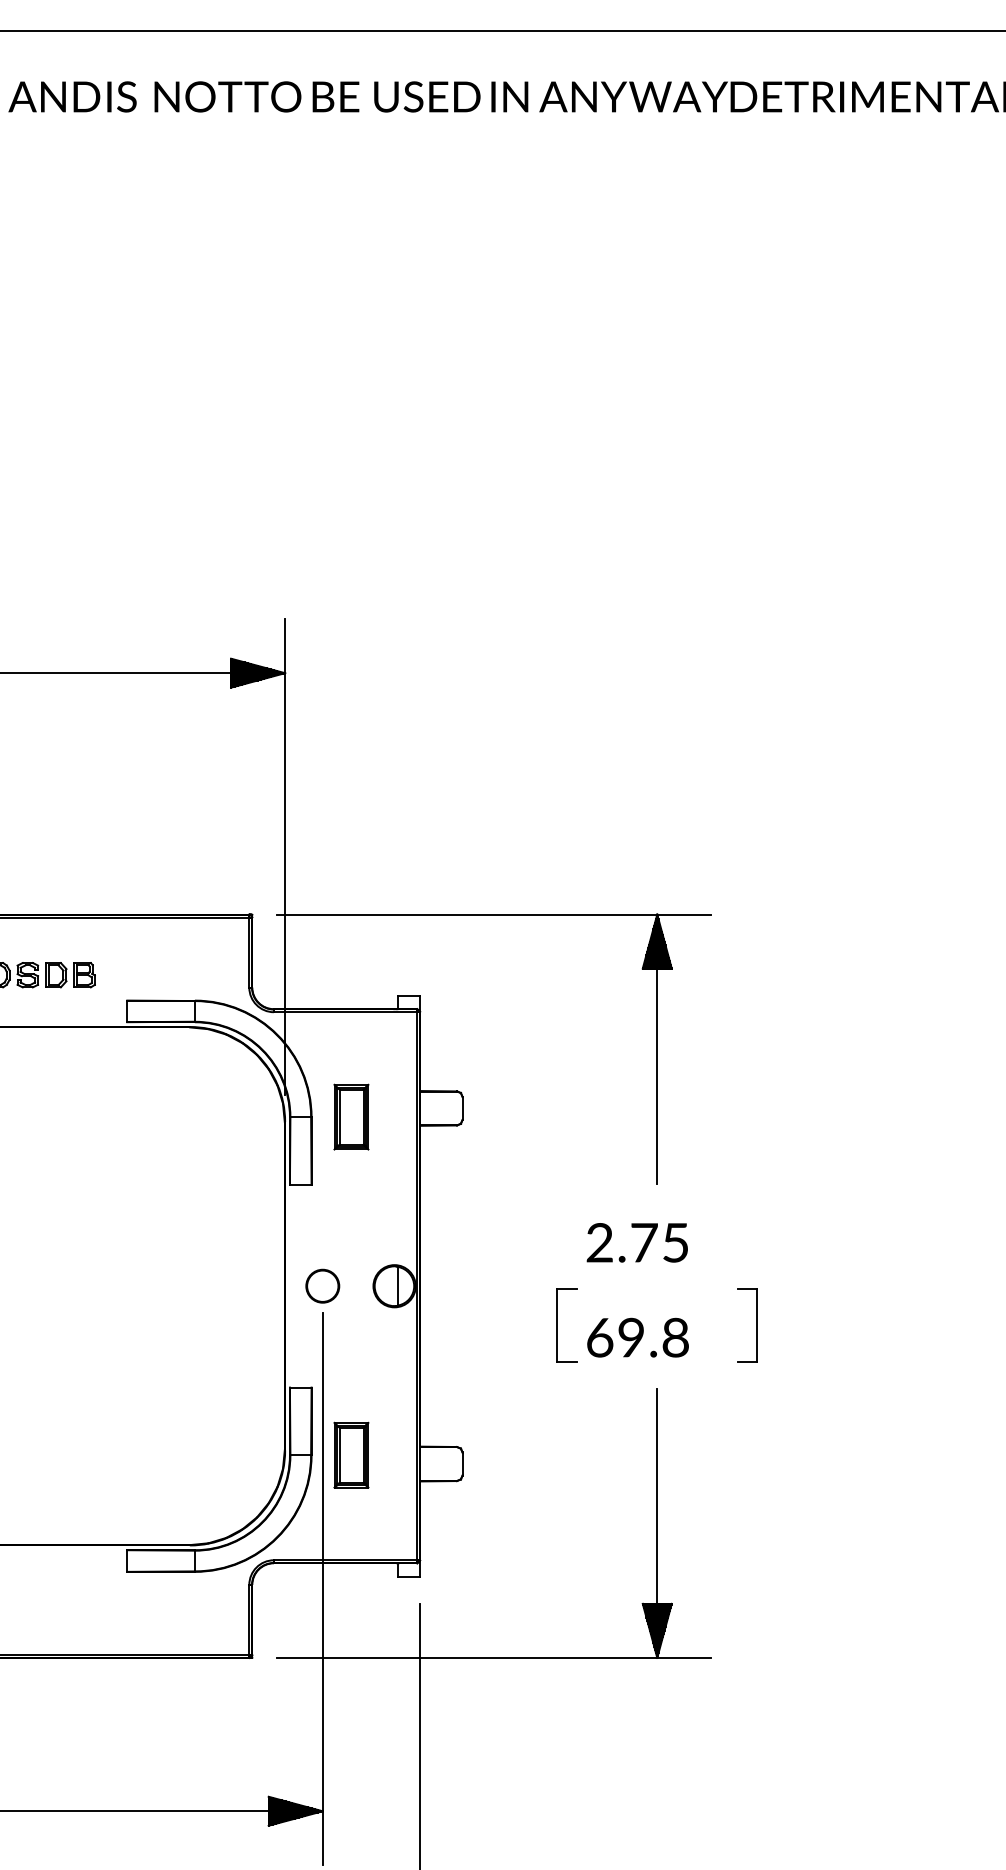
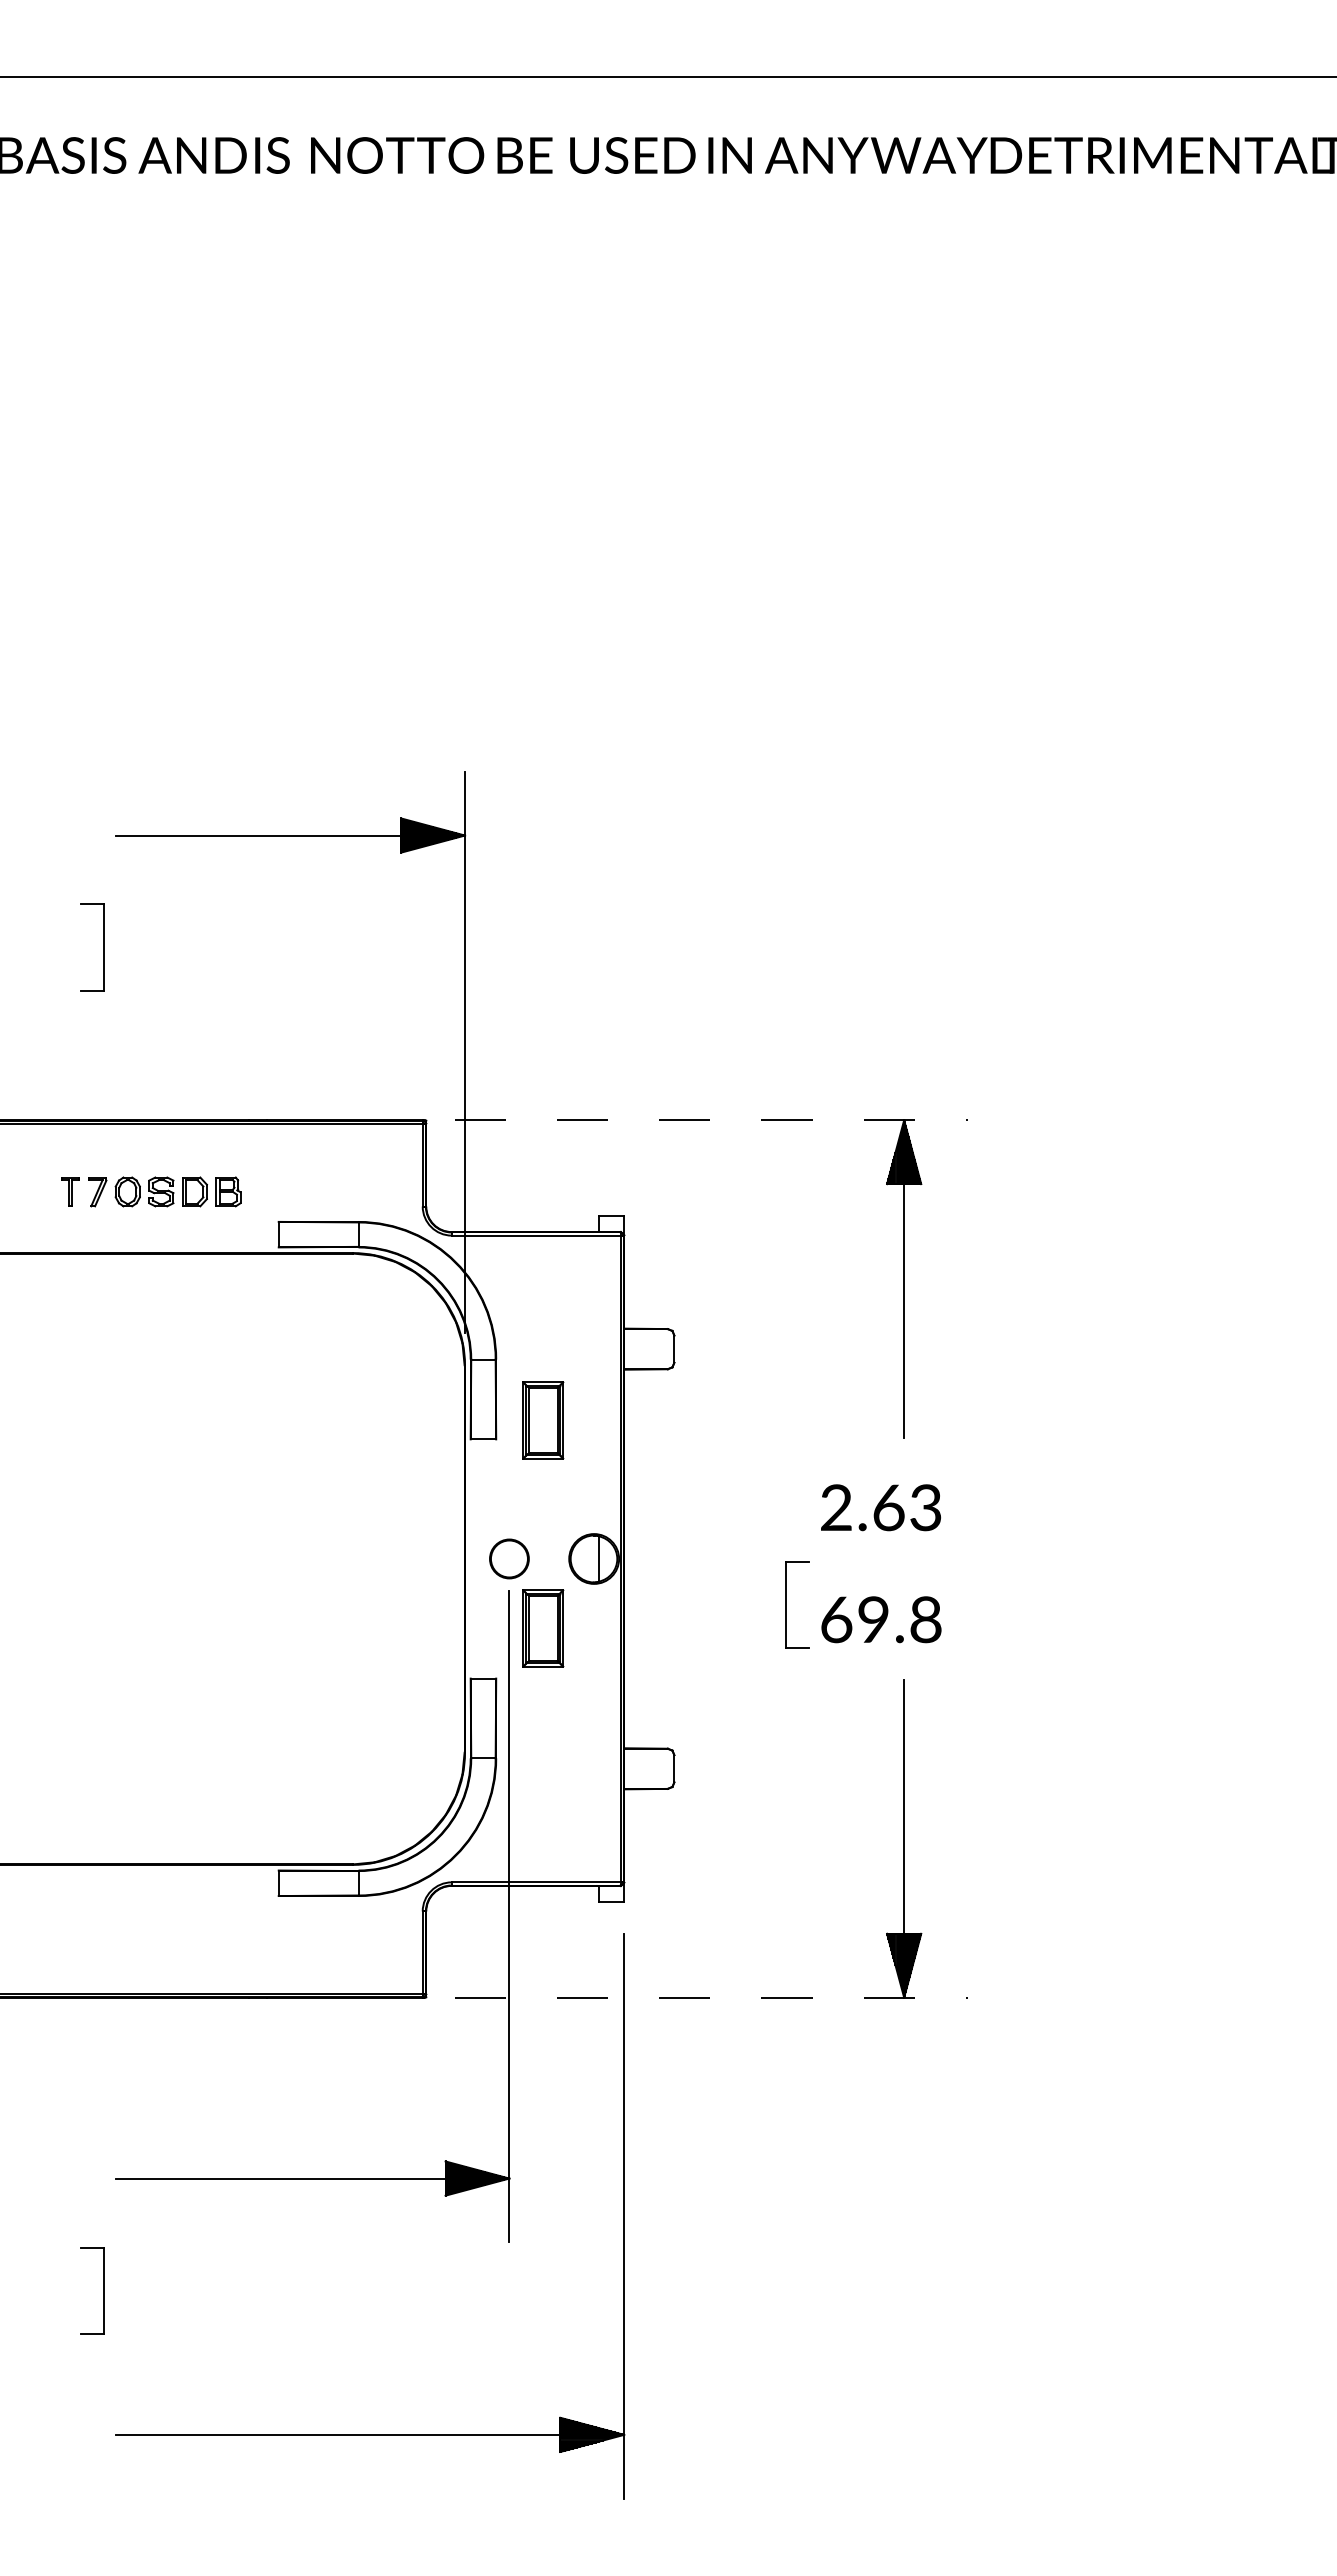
line: (494, 914) -> (712, 1120), solid -> dashed
part: (351, 1117) -> (543, 1420), moved
text: (660, 1242) -> (907, 1507), 2.75 -> 2.63
part: (756, 1324) -> (1021, 1604), removed
part: (351, 1455) -> (543, 1628), moved
line: (494, 1657) -> (712, 1997), solid -> dashed

